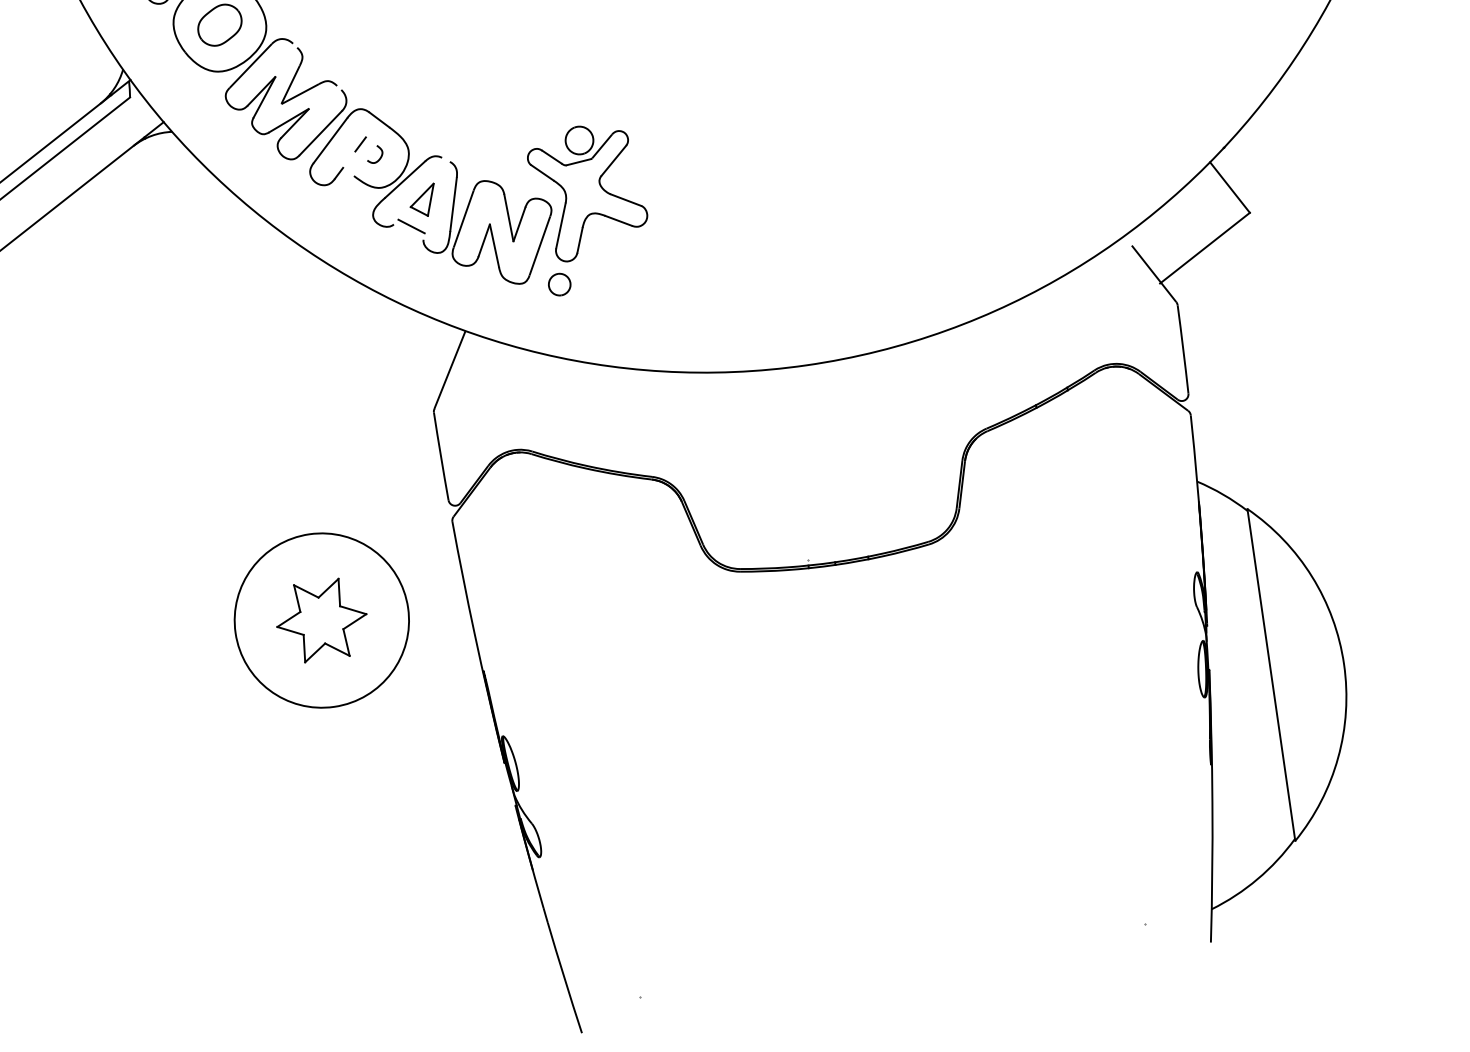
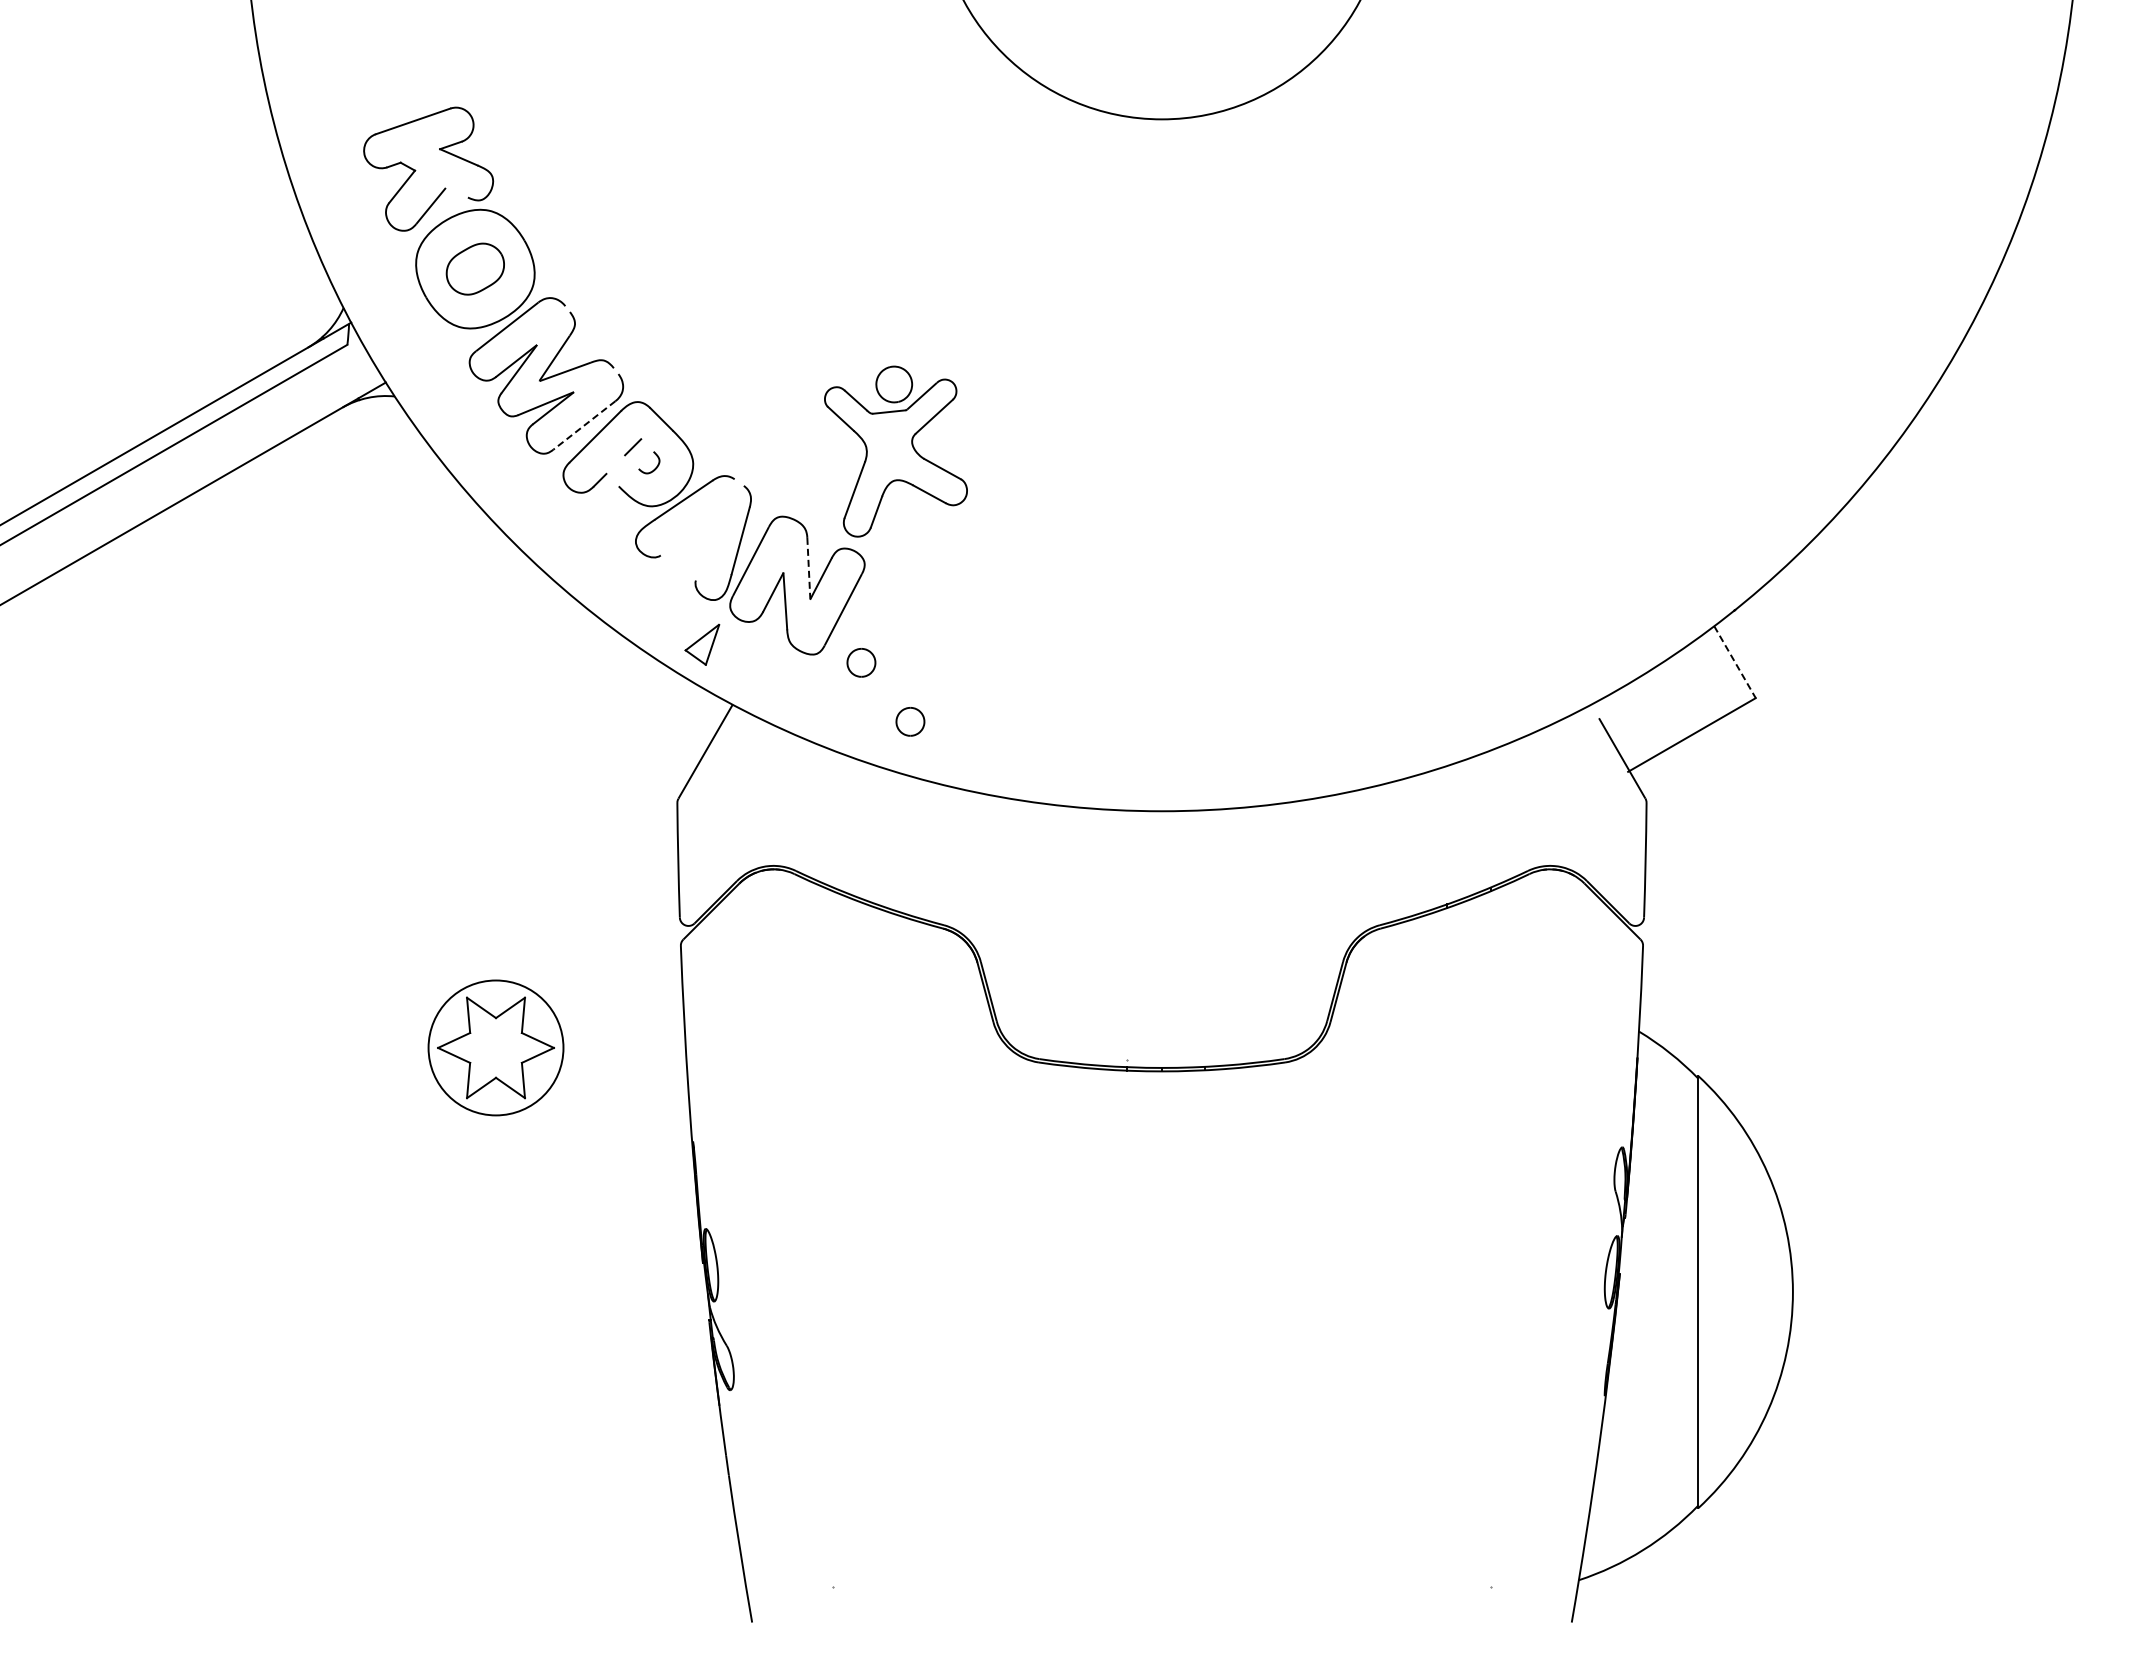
line: (320, 133) -> (584, 425), solid -> dashed
line: (1230, 187) -> (1735, 662), solid -> dashed
part: (587, 191) -> (895, 451), moved
part: (423, 200) -> (702, 644), moved
line: (508, 218) -> (808, 568), solid -> dashed
line: (411, 226) -> (682, 561), removed
part: (603, 324) -> (910, 721), added
circle: (321, 620) -> (495, 1047), size x0.6

